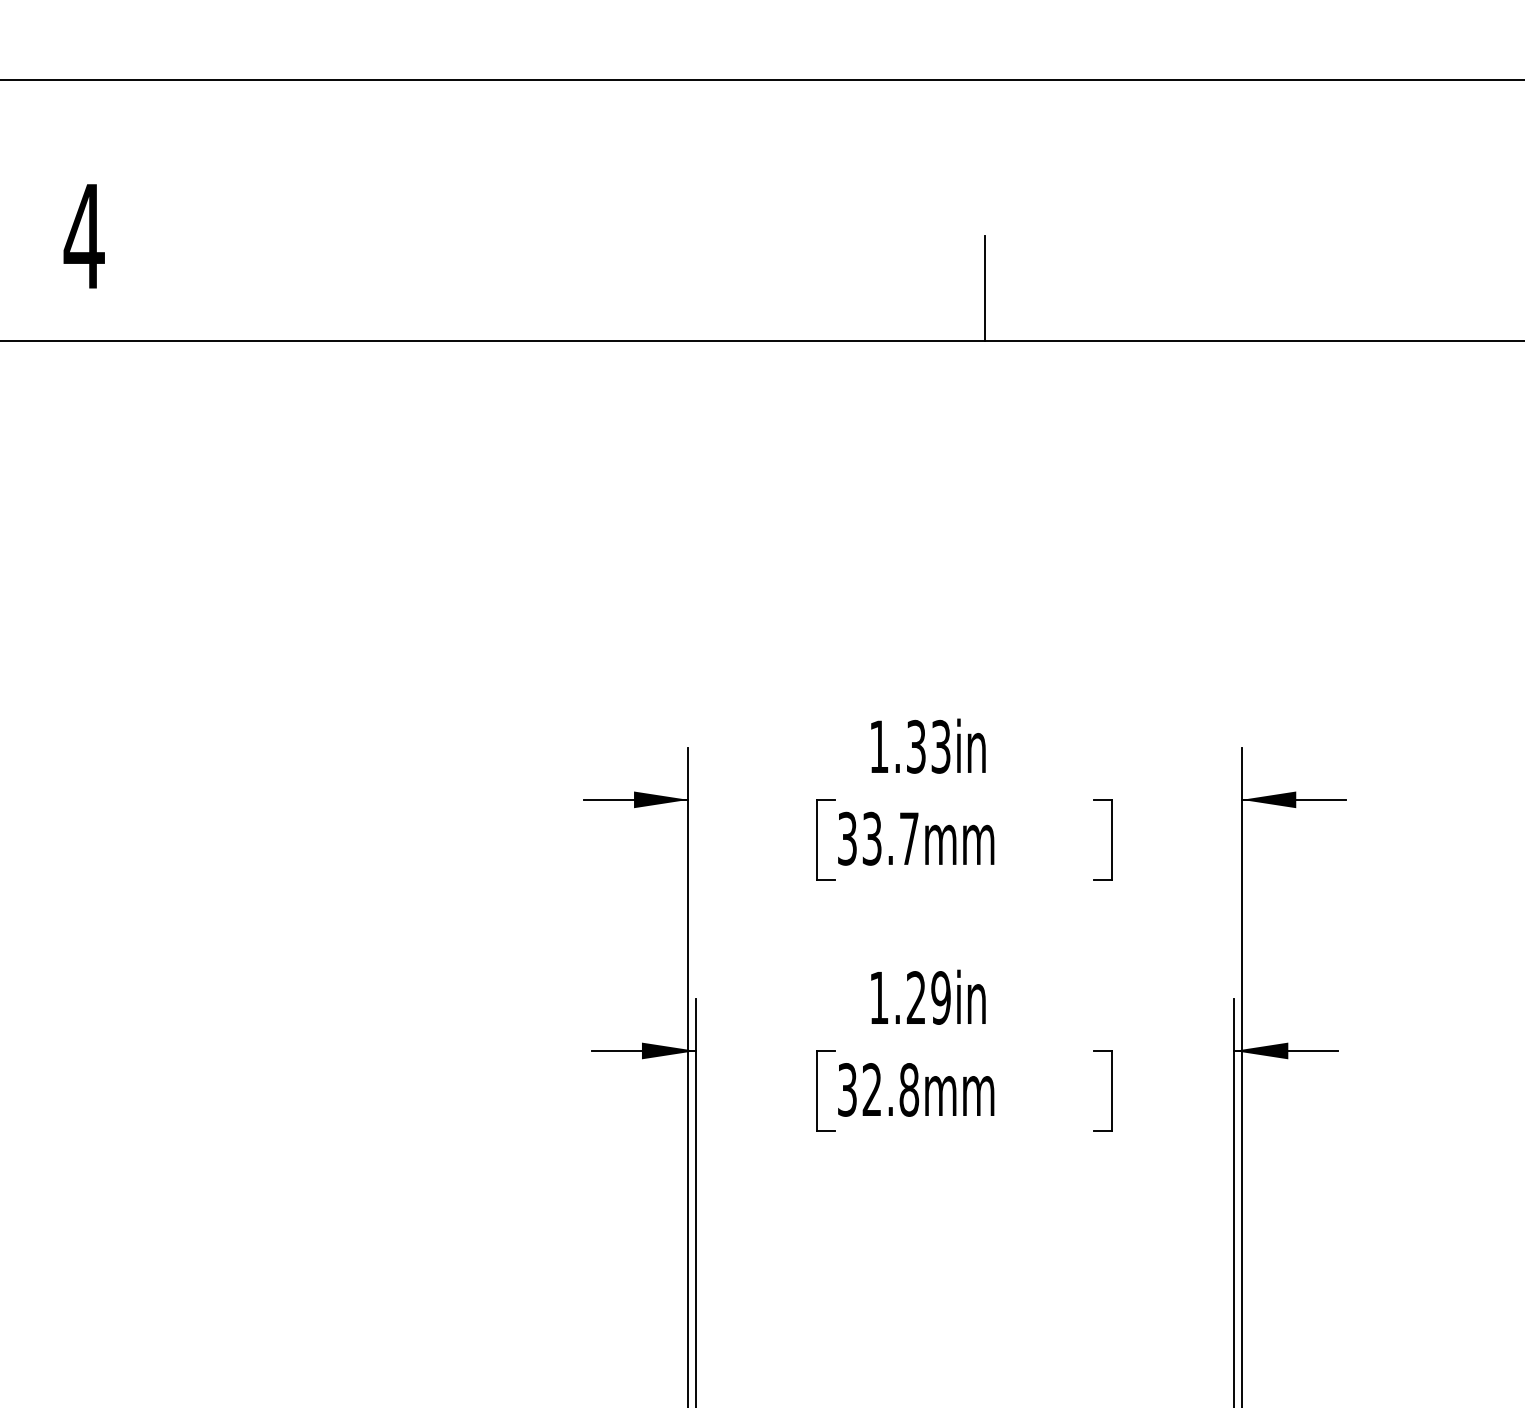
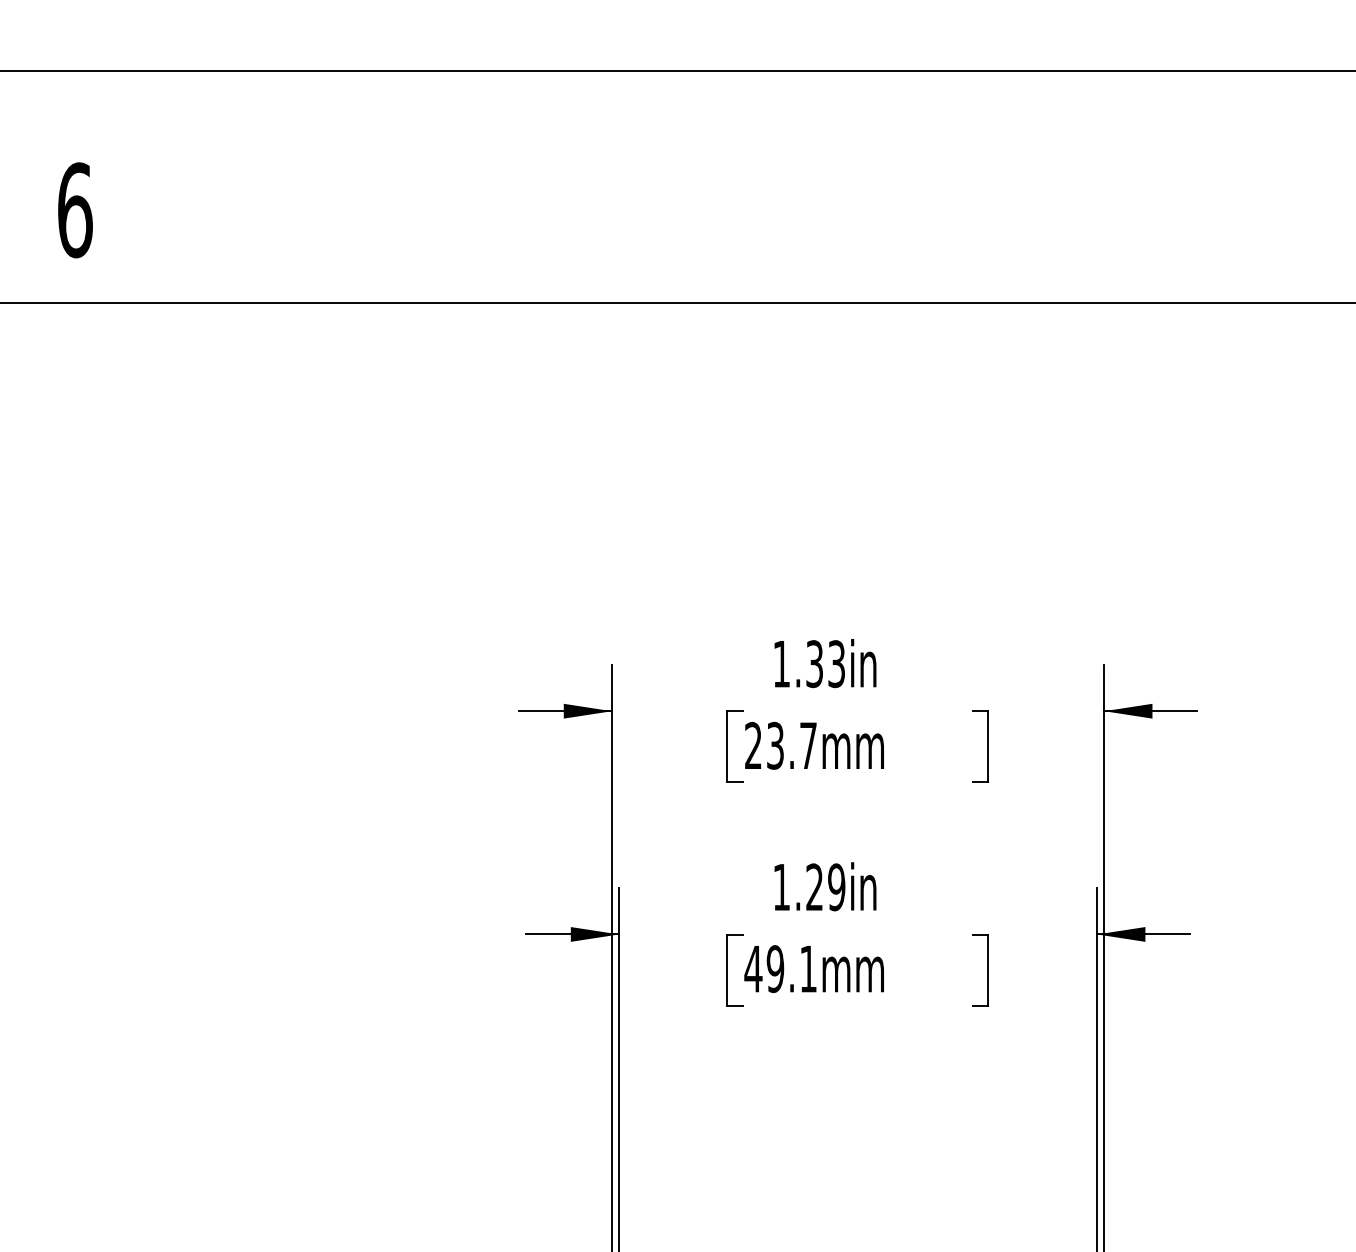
text: (83, 236) -> (74, 210), 4 -> 6
line: (984, 288) -> (875, 256), removed
text: (847, 838) -> (753, 745), 33.7mm -> 23.7mm
text: (877, 1090) -> (780, 969), 32.8mm -> 49.1mm

